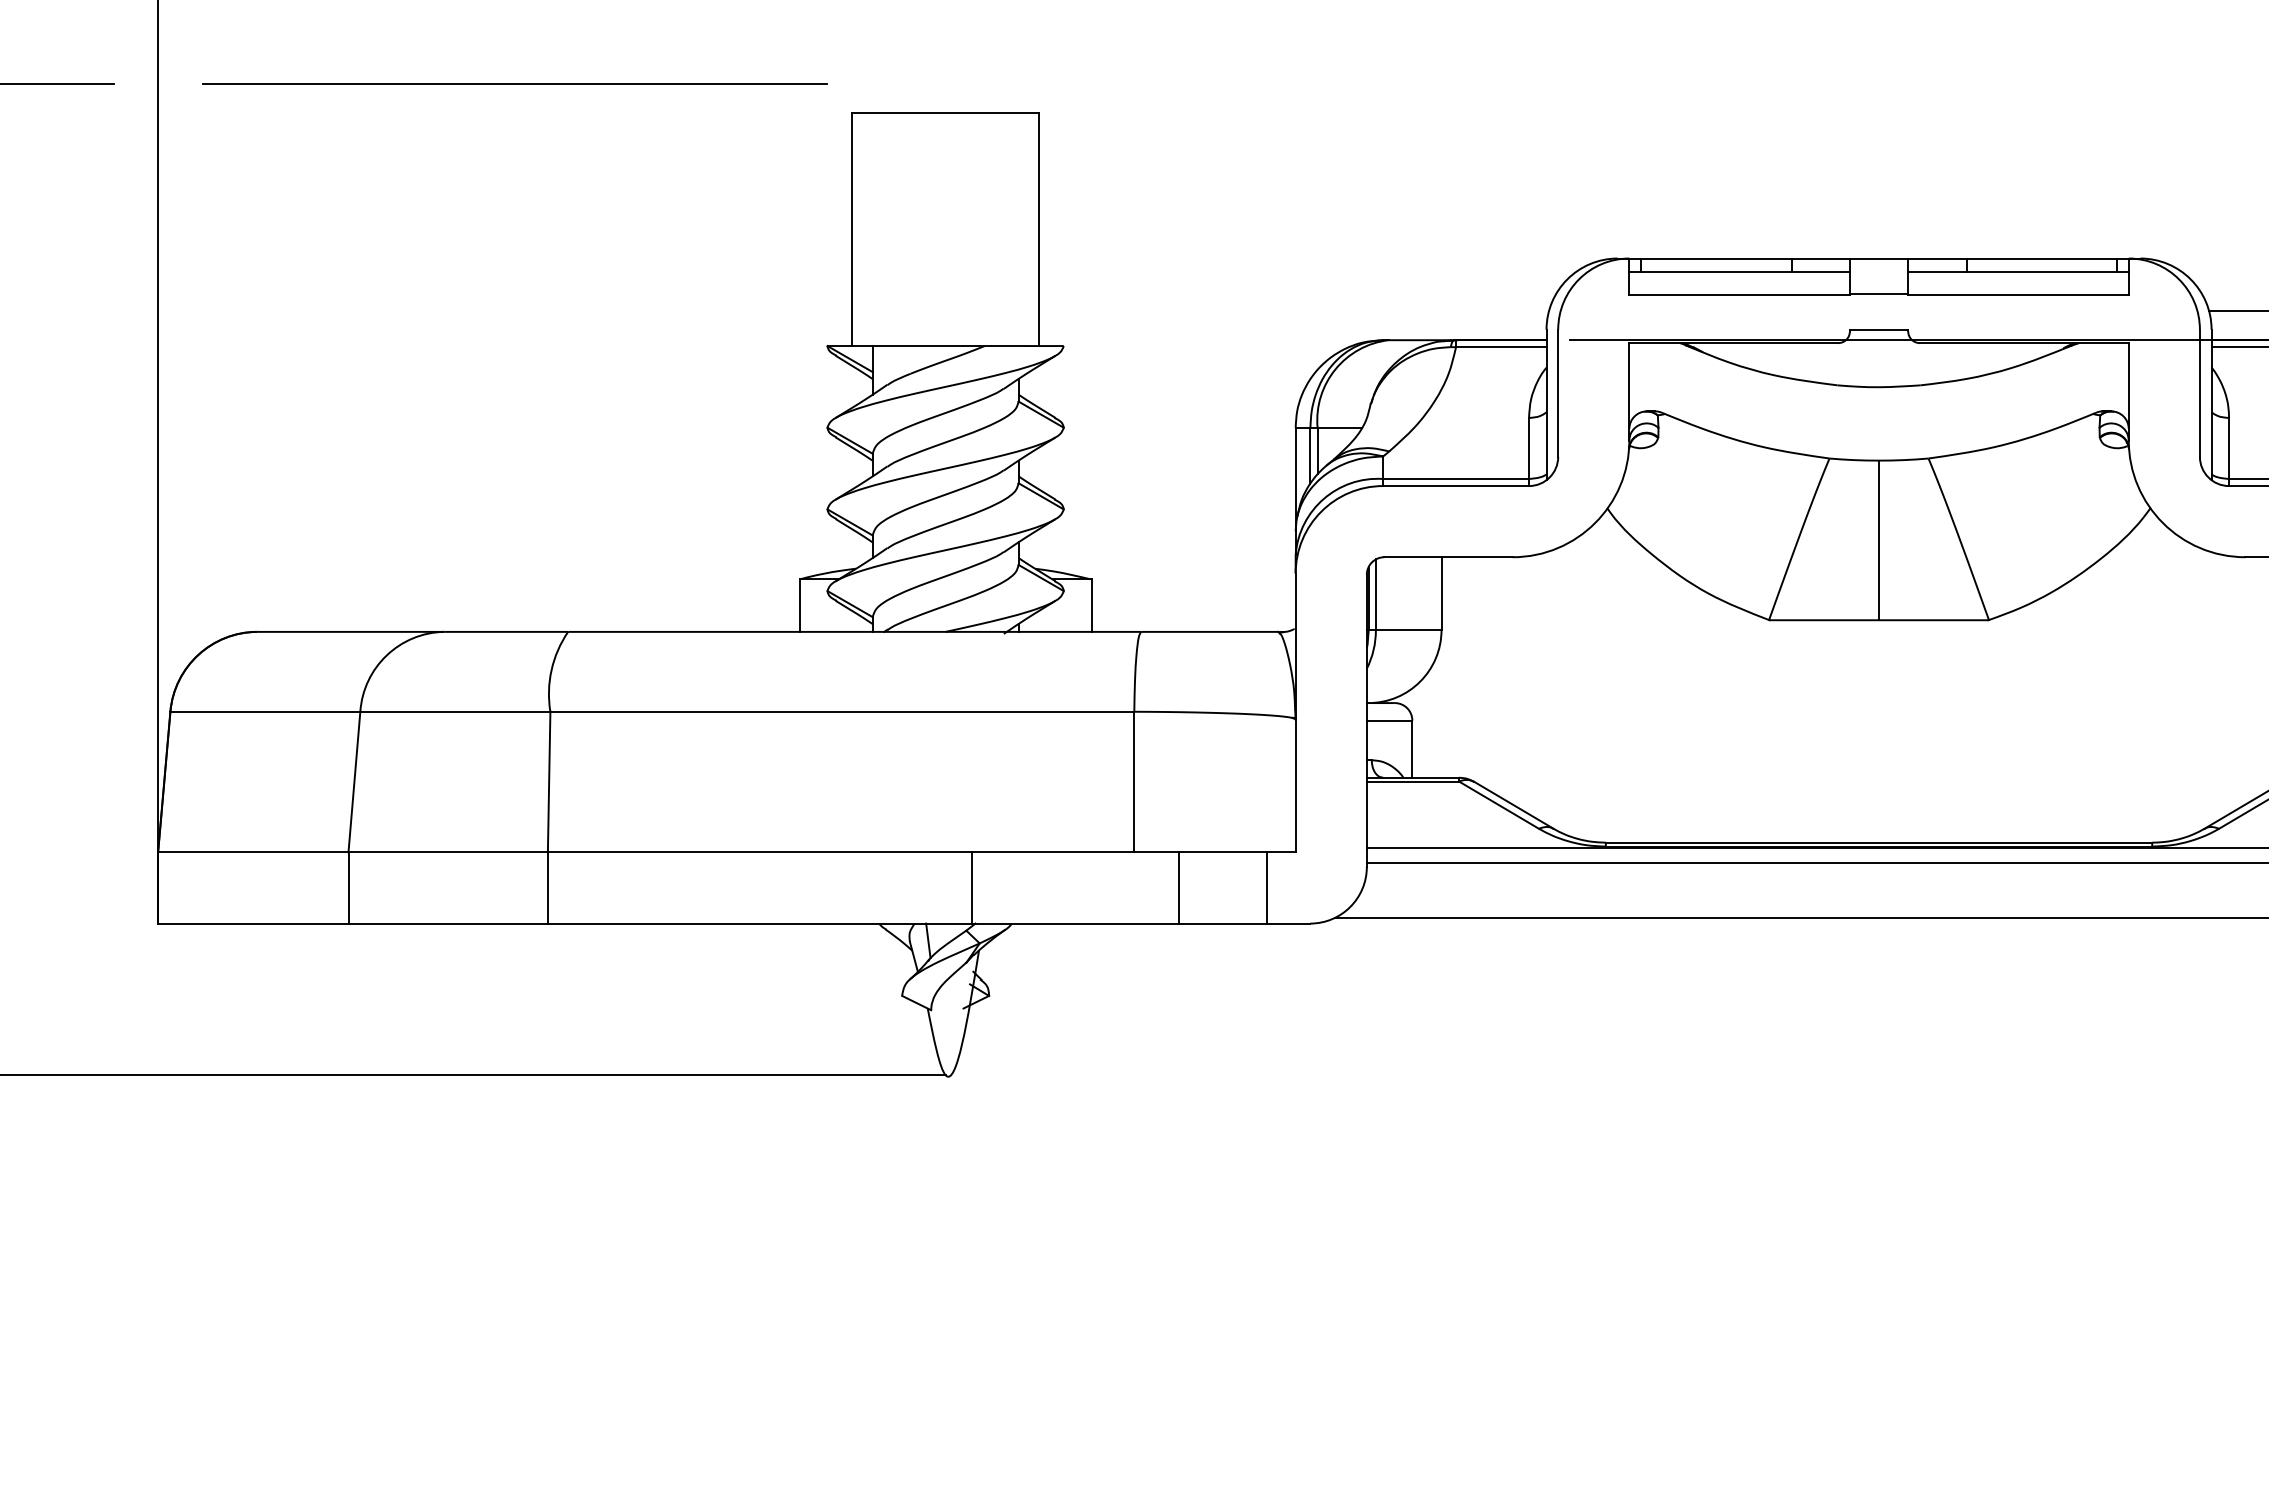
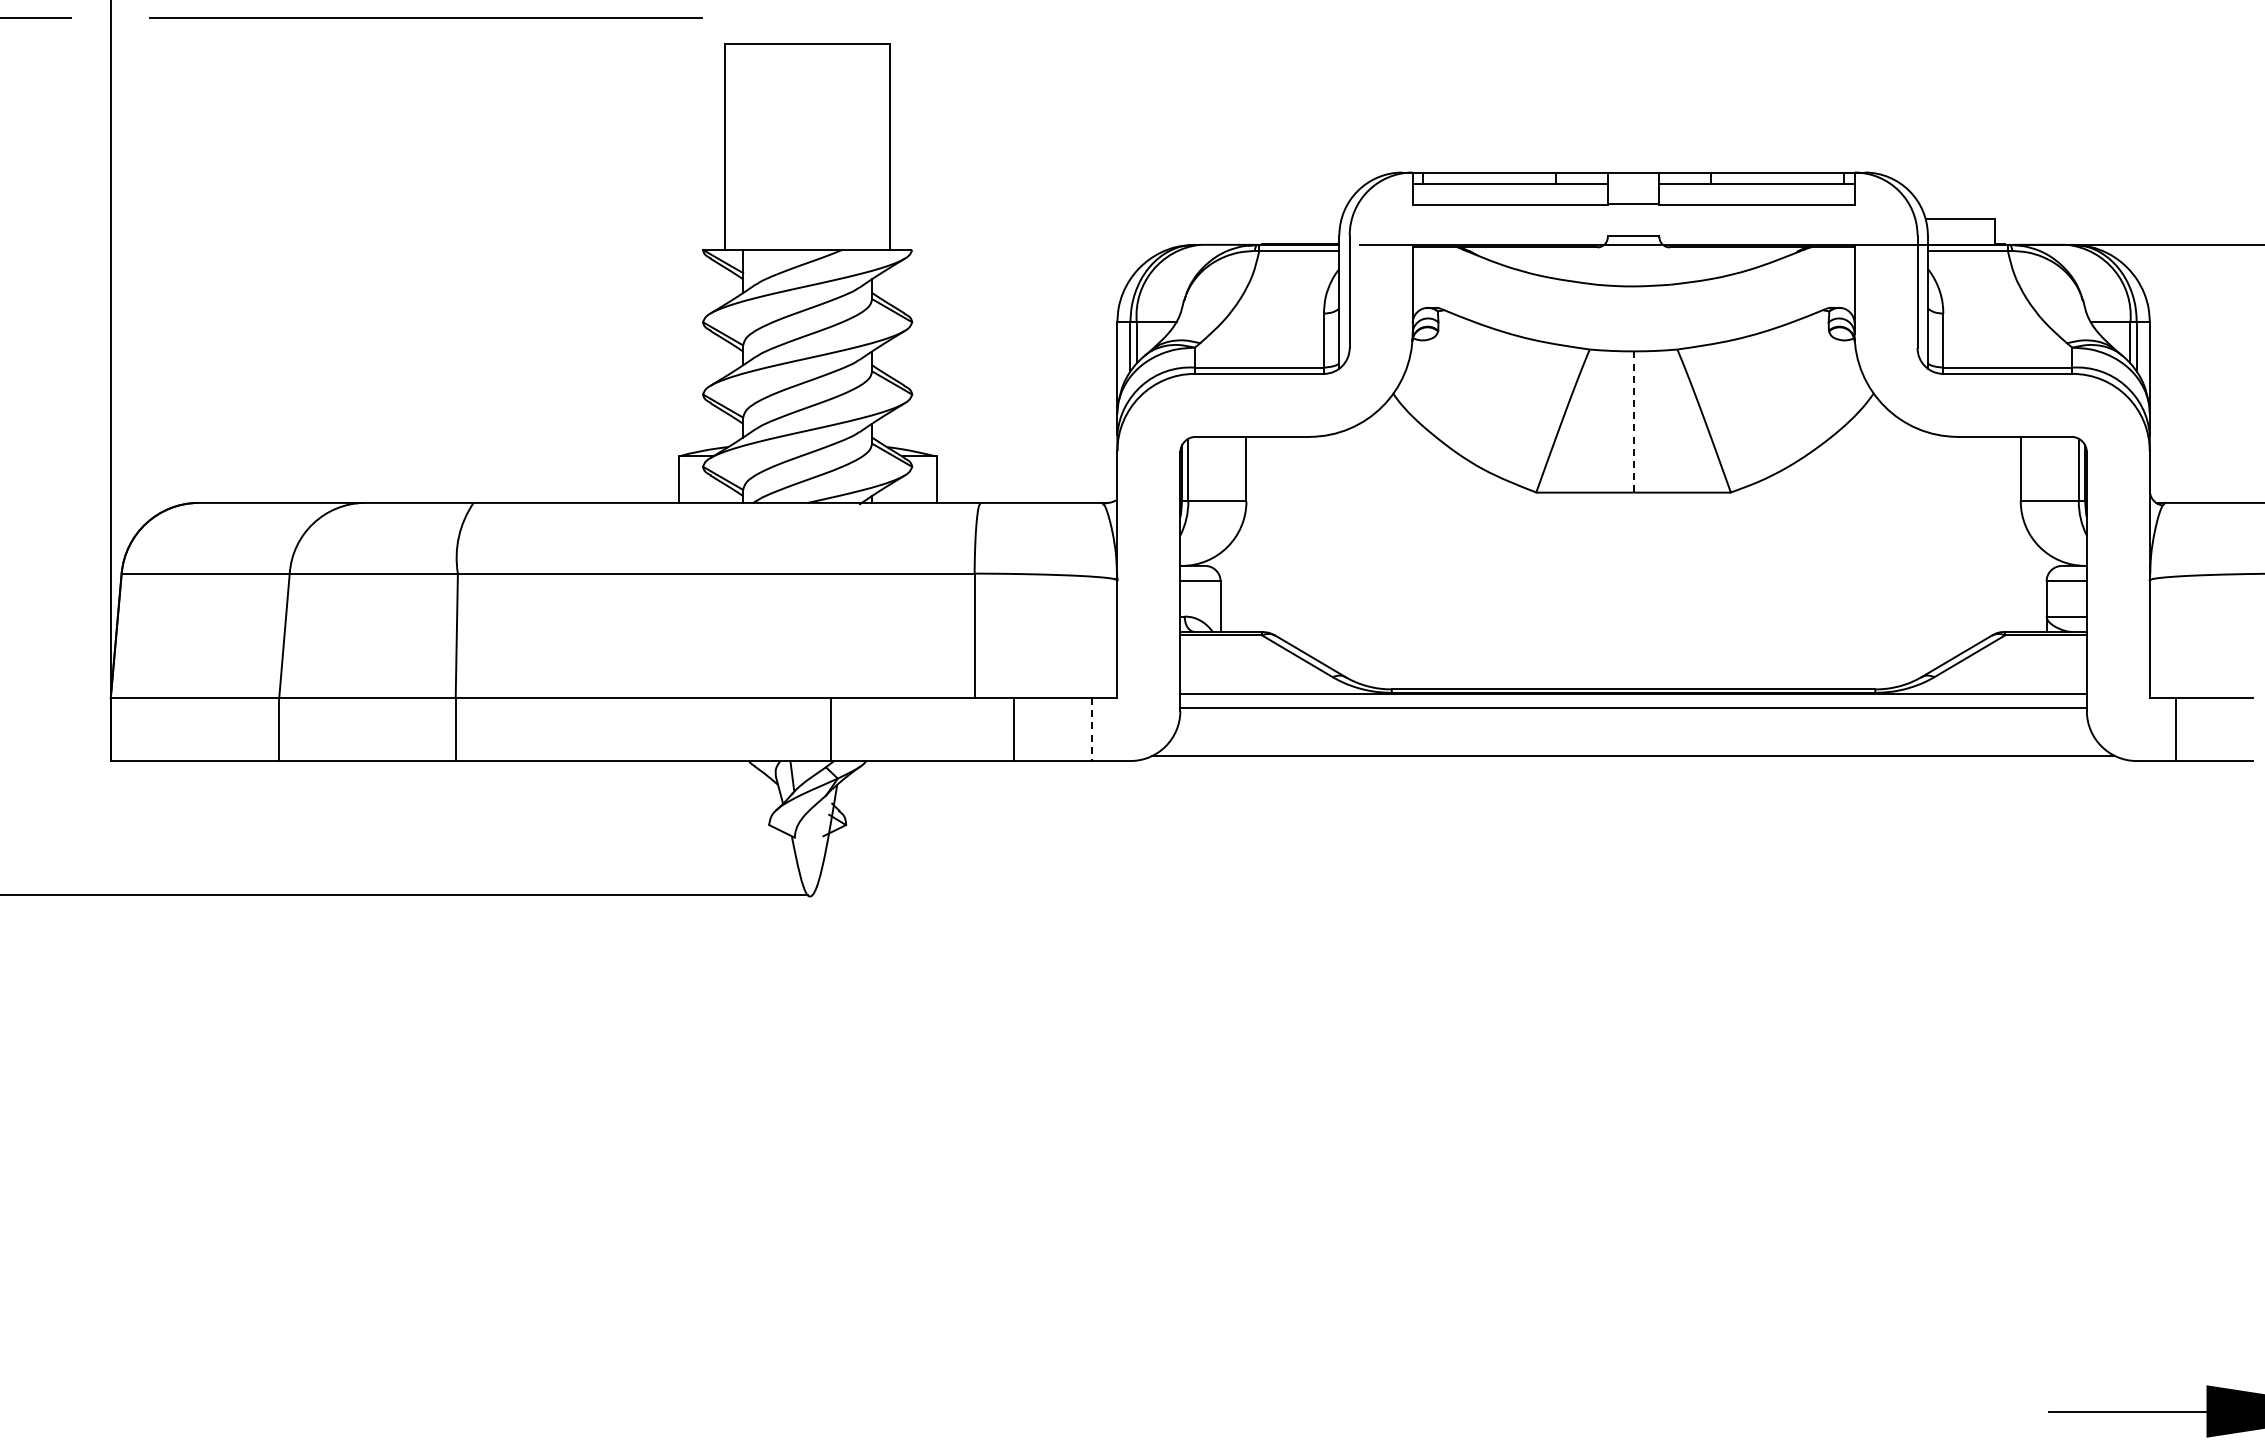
line: (1878, 540) -> (1633, 422), solid -> dashed
line: (1266, 889) -> (1091, 730), solid -> dashed

